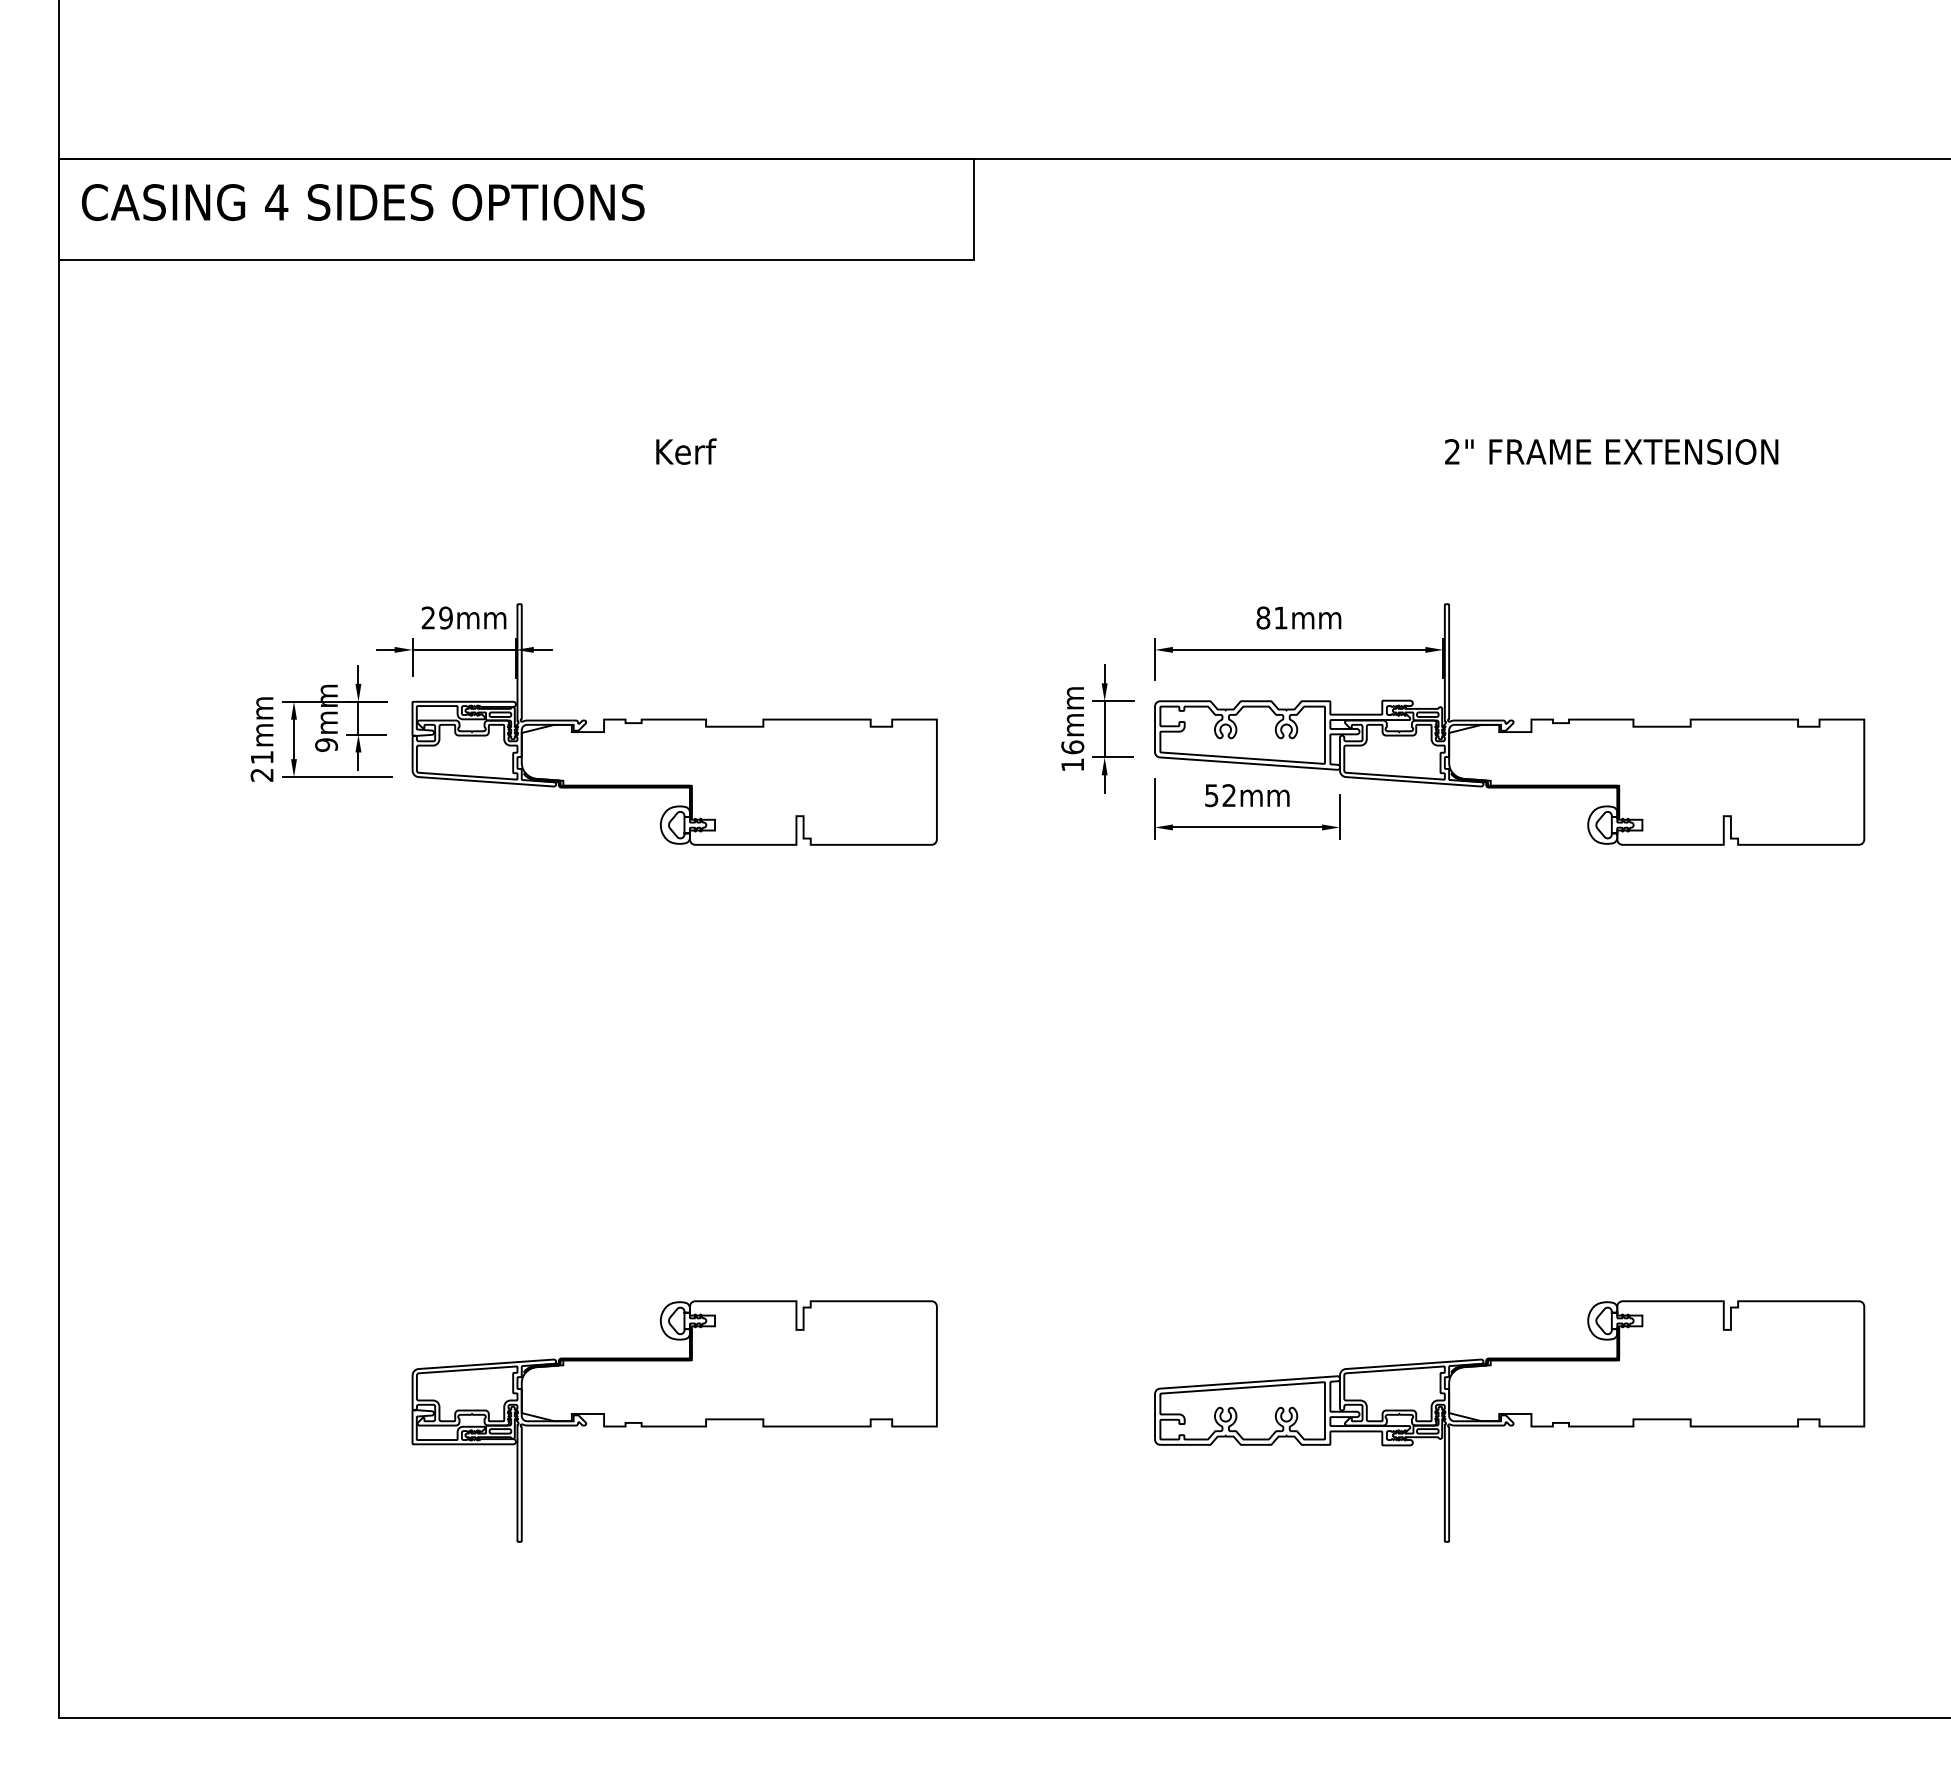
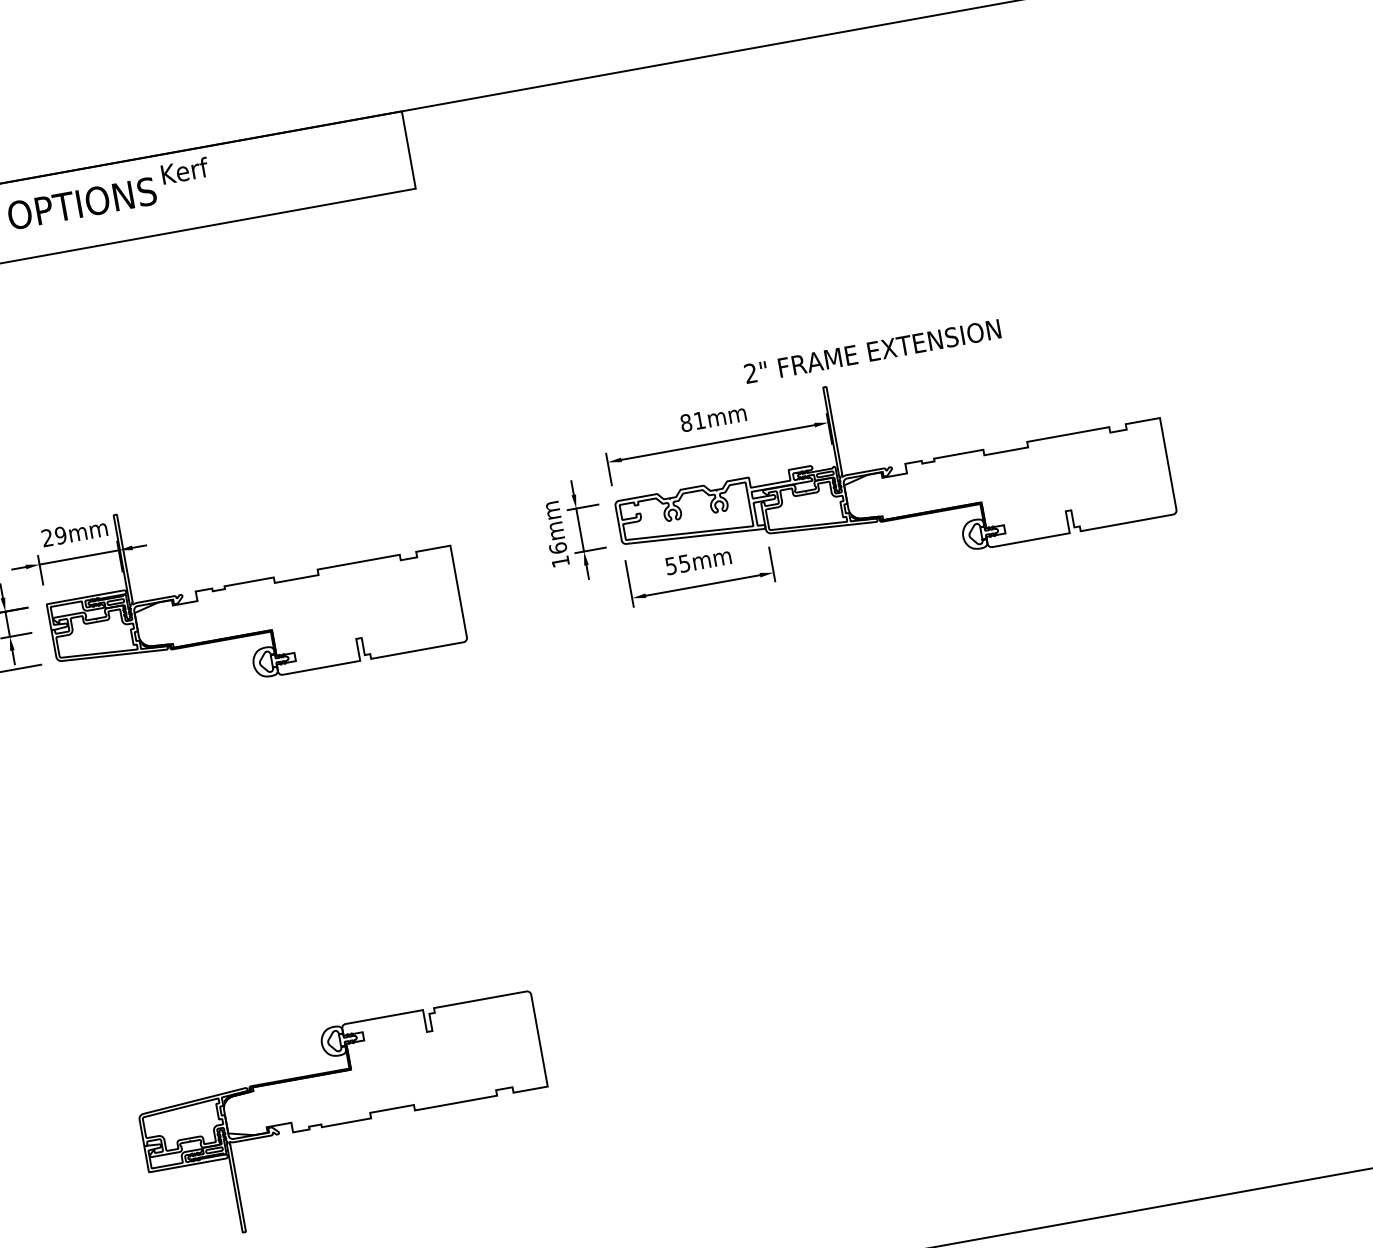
text: (686, 451) -> (185, 170), moved
text: (1611, 451) -> (872, 351), moved
text: (1228, 795) -> (683, 563), 52mm -> 55mm
part: (1509, 1421) -> (985, 1003), removed

